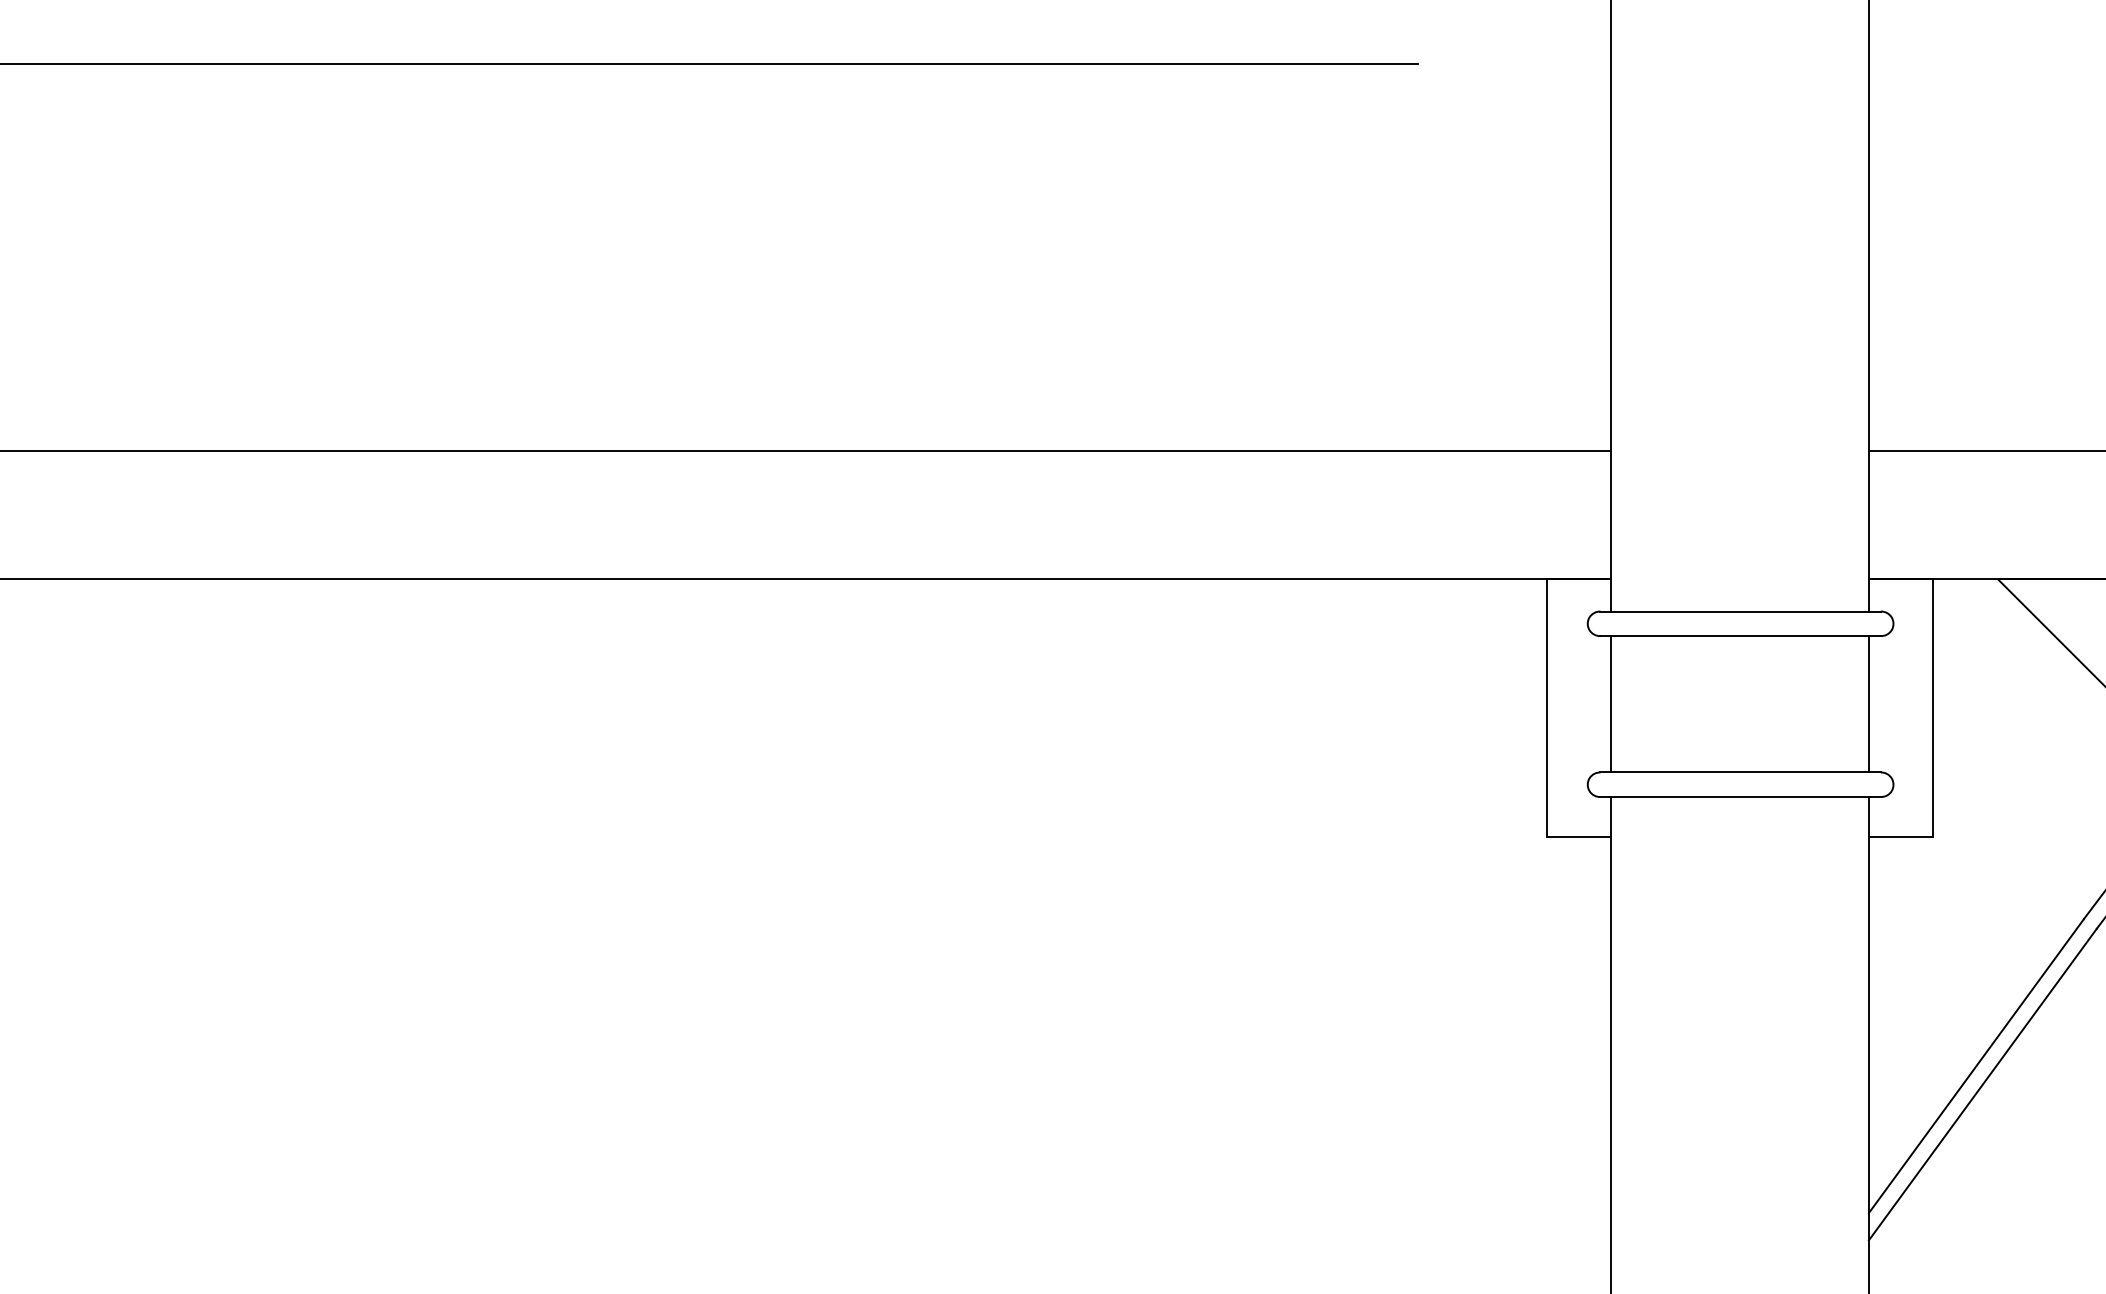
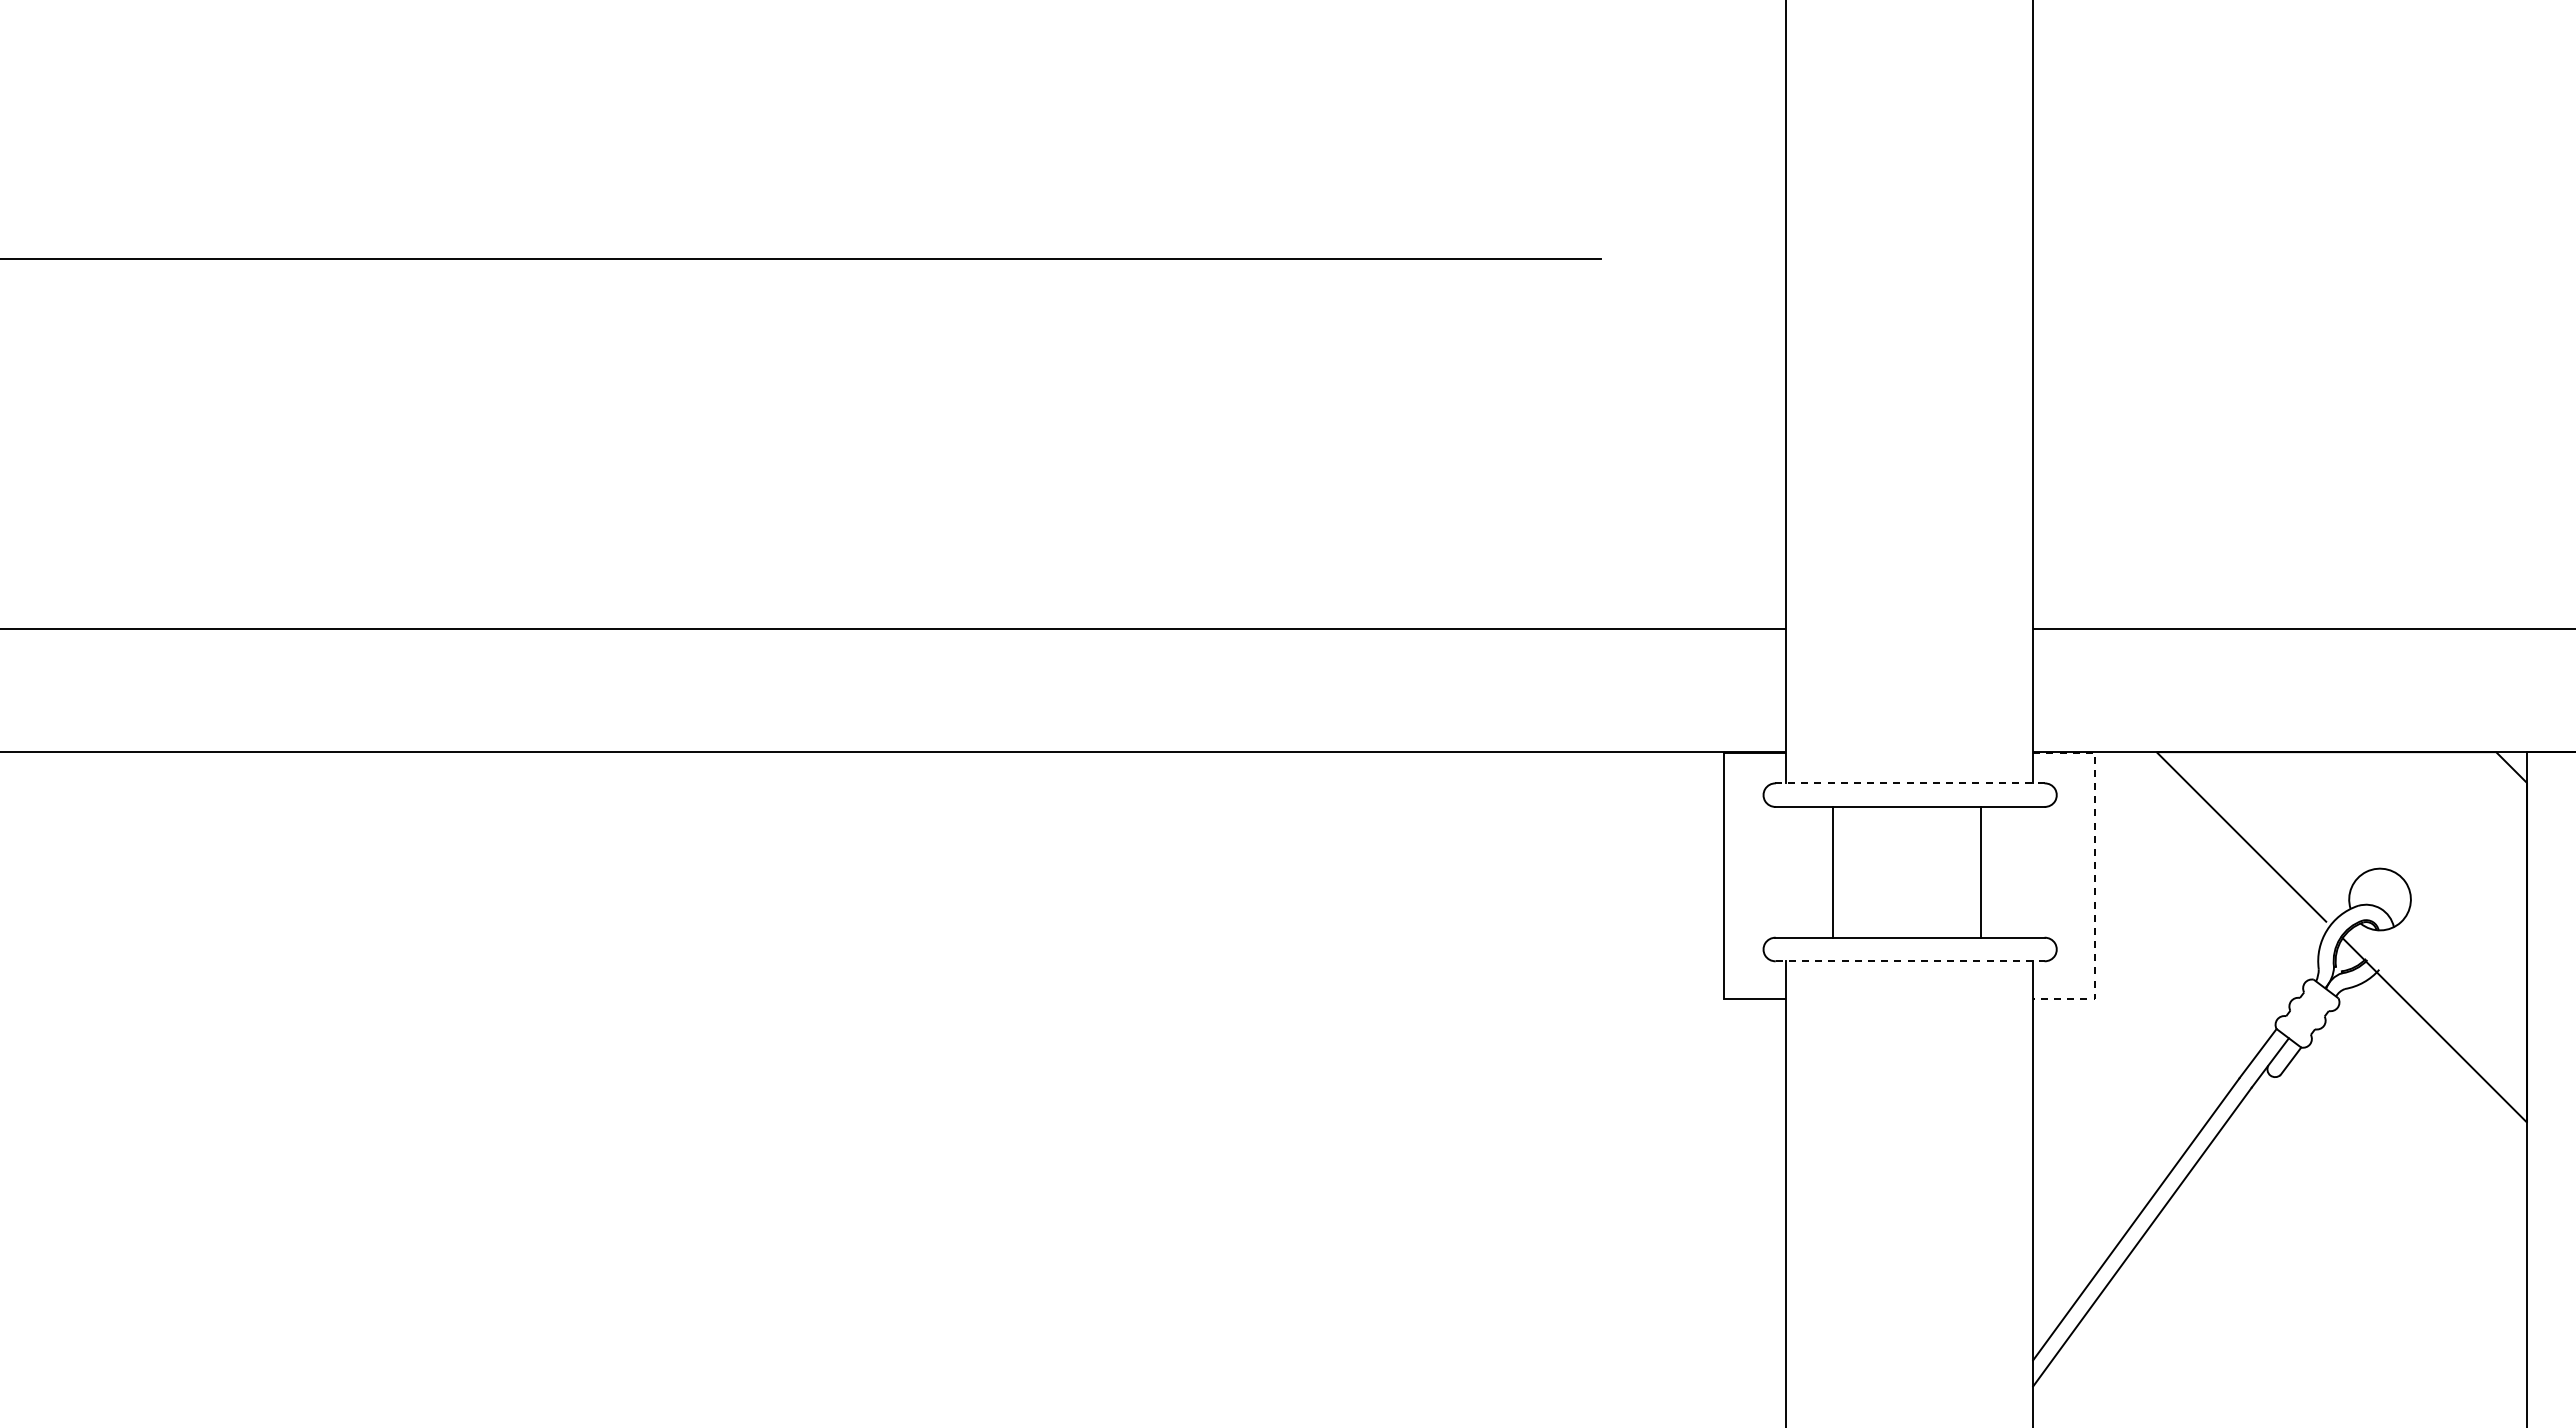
line: (1739, 611) -> (1909, 783), solid -> dashed
line: (1611, 703) -> (1833, 871), moved
line: (1869, 703) -> (1981, 871), moved
line: (1932, 708) -> (2094, 876), solid -> dashed
line: (1740, 797) -> (1910, 961), solid -> dashed

